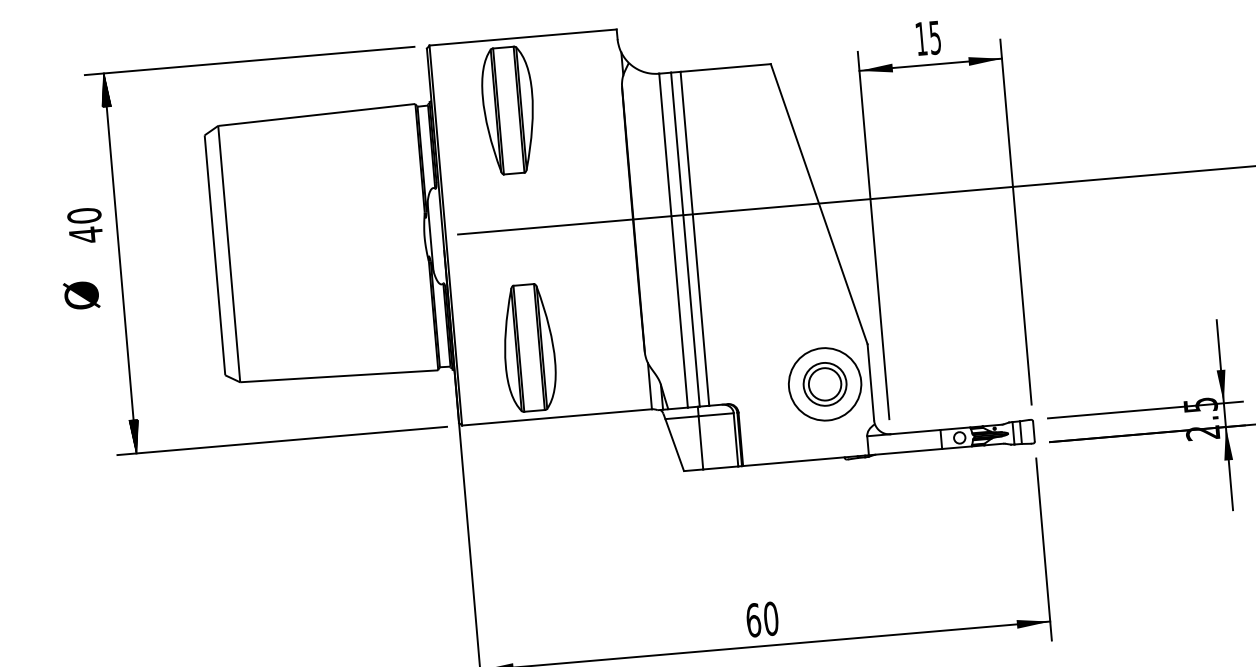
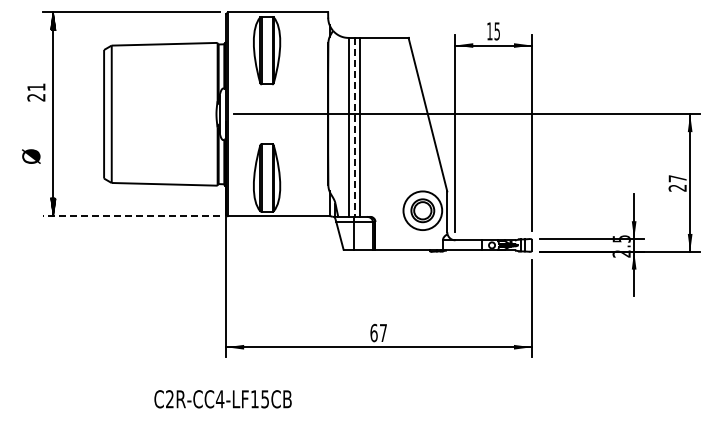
text: (85, 225) -> (36, 92), 40 -> 21
line: (686, 239) -> (355, 127), solid -> dashed
text: (81, 295) -> (31, 156), moved
line: (280, 441) -> (130, 216), solid -> dashed
text: (771, 617) -> (383, 332), 60 -> 67

